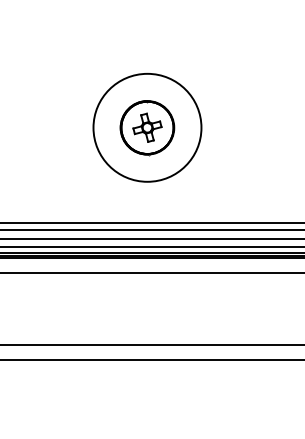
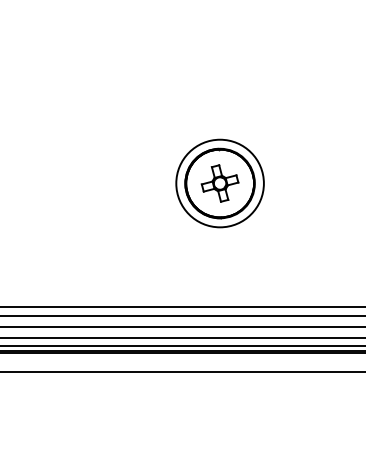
circle: (147, 127) -> (220, 183), size x0.62

